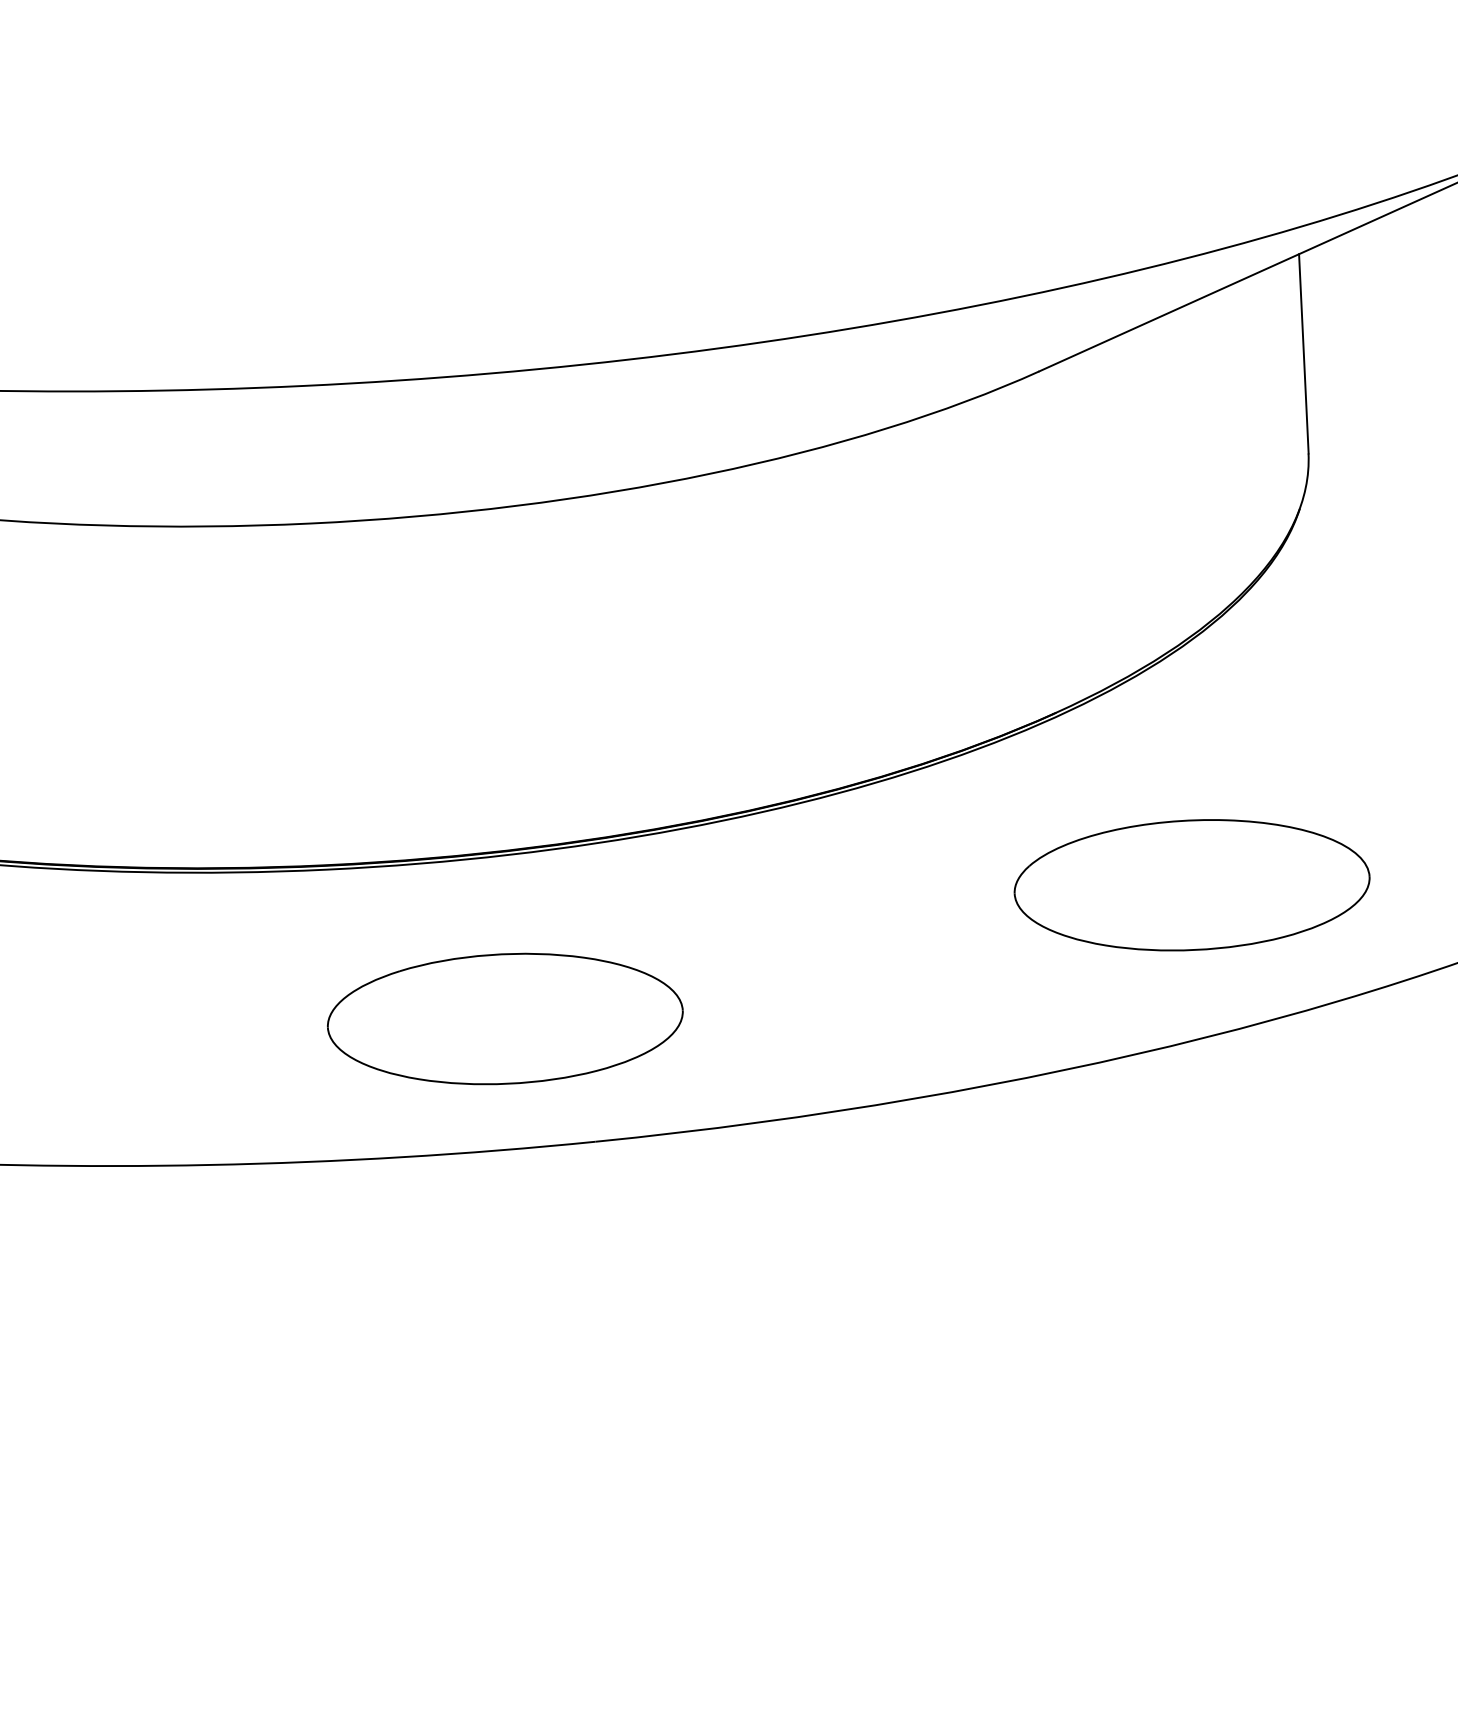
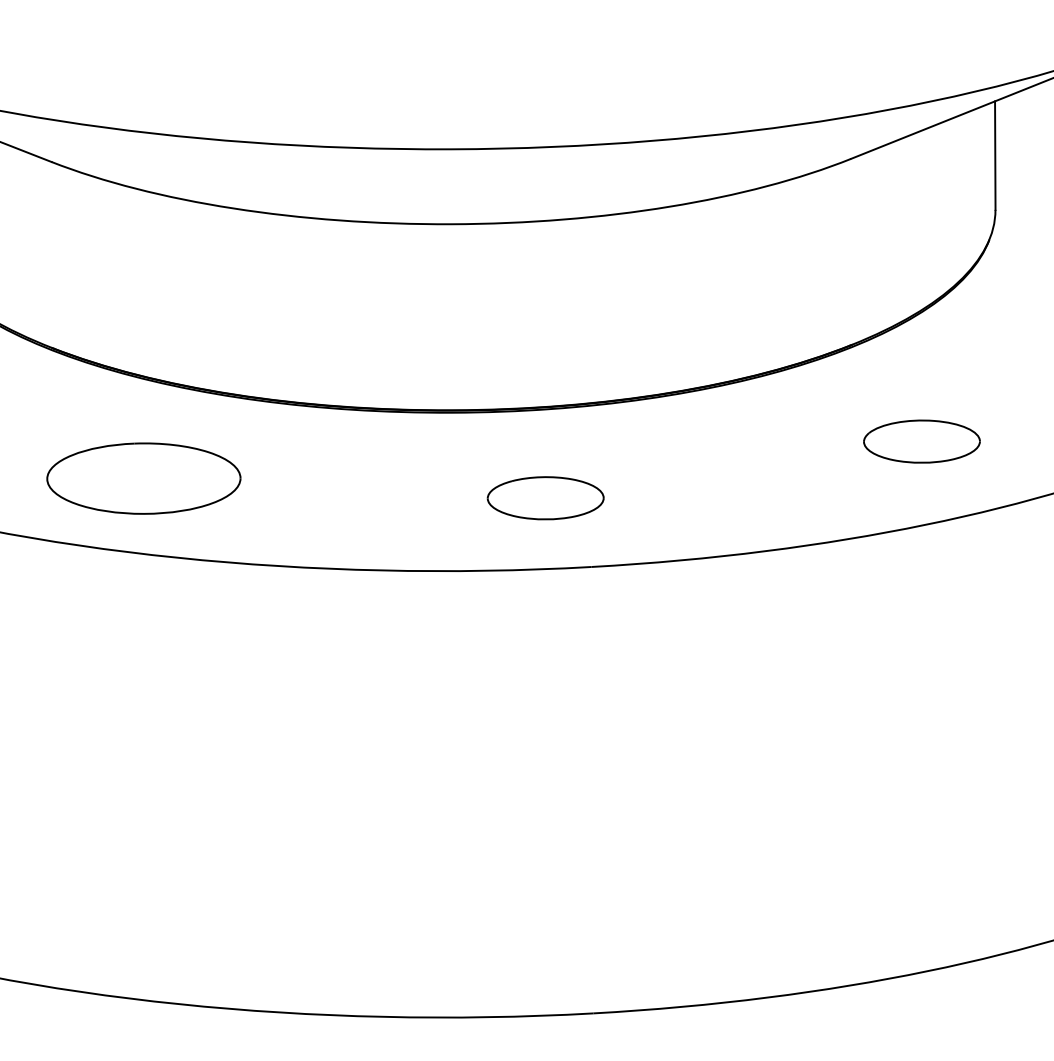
part: (1191, 884) -> (921, 441), size x0.6
part: (505, 1019) -> (545, 498), size x0.6

